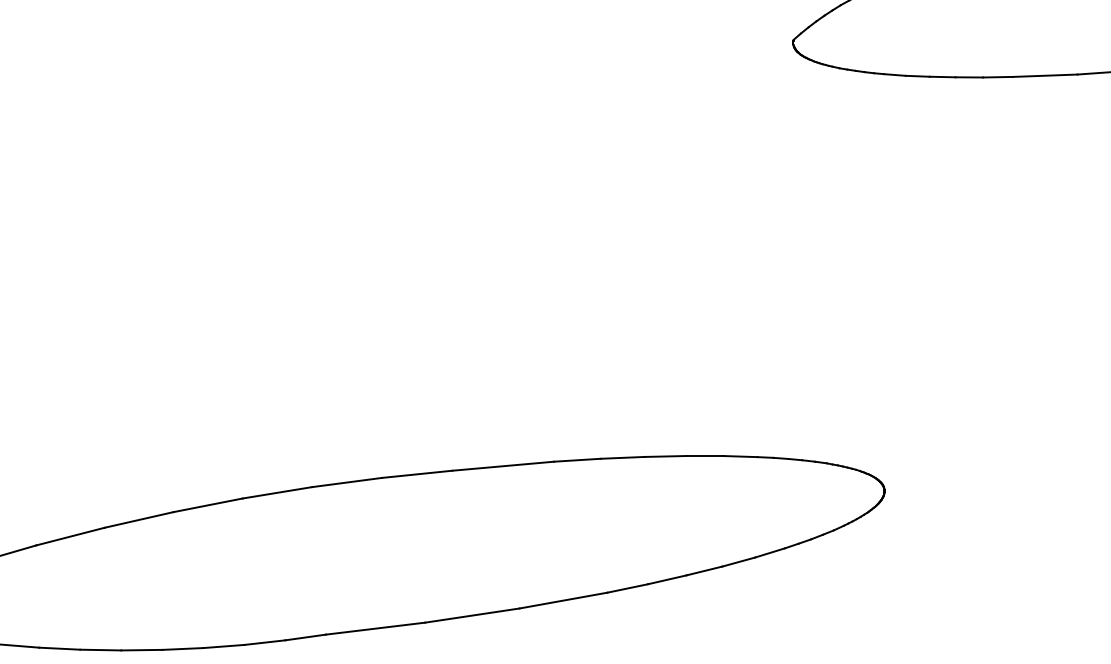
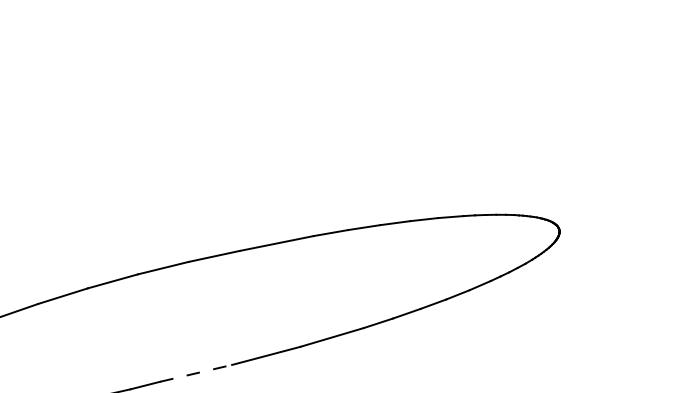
line: (375, 628) -> (196, 373), solid -> dashed

